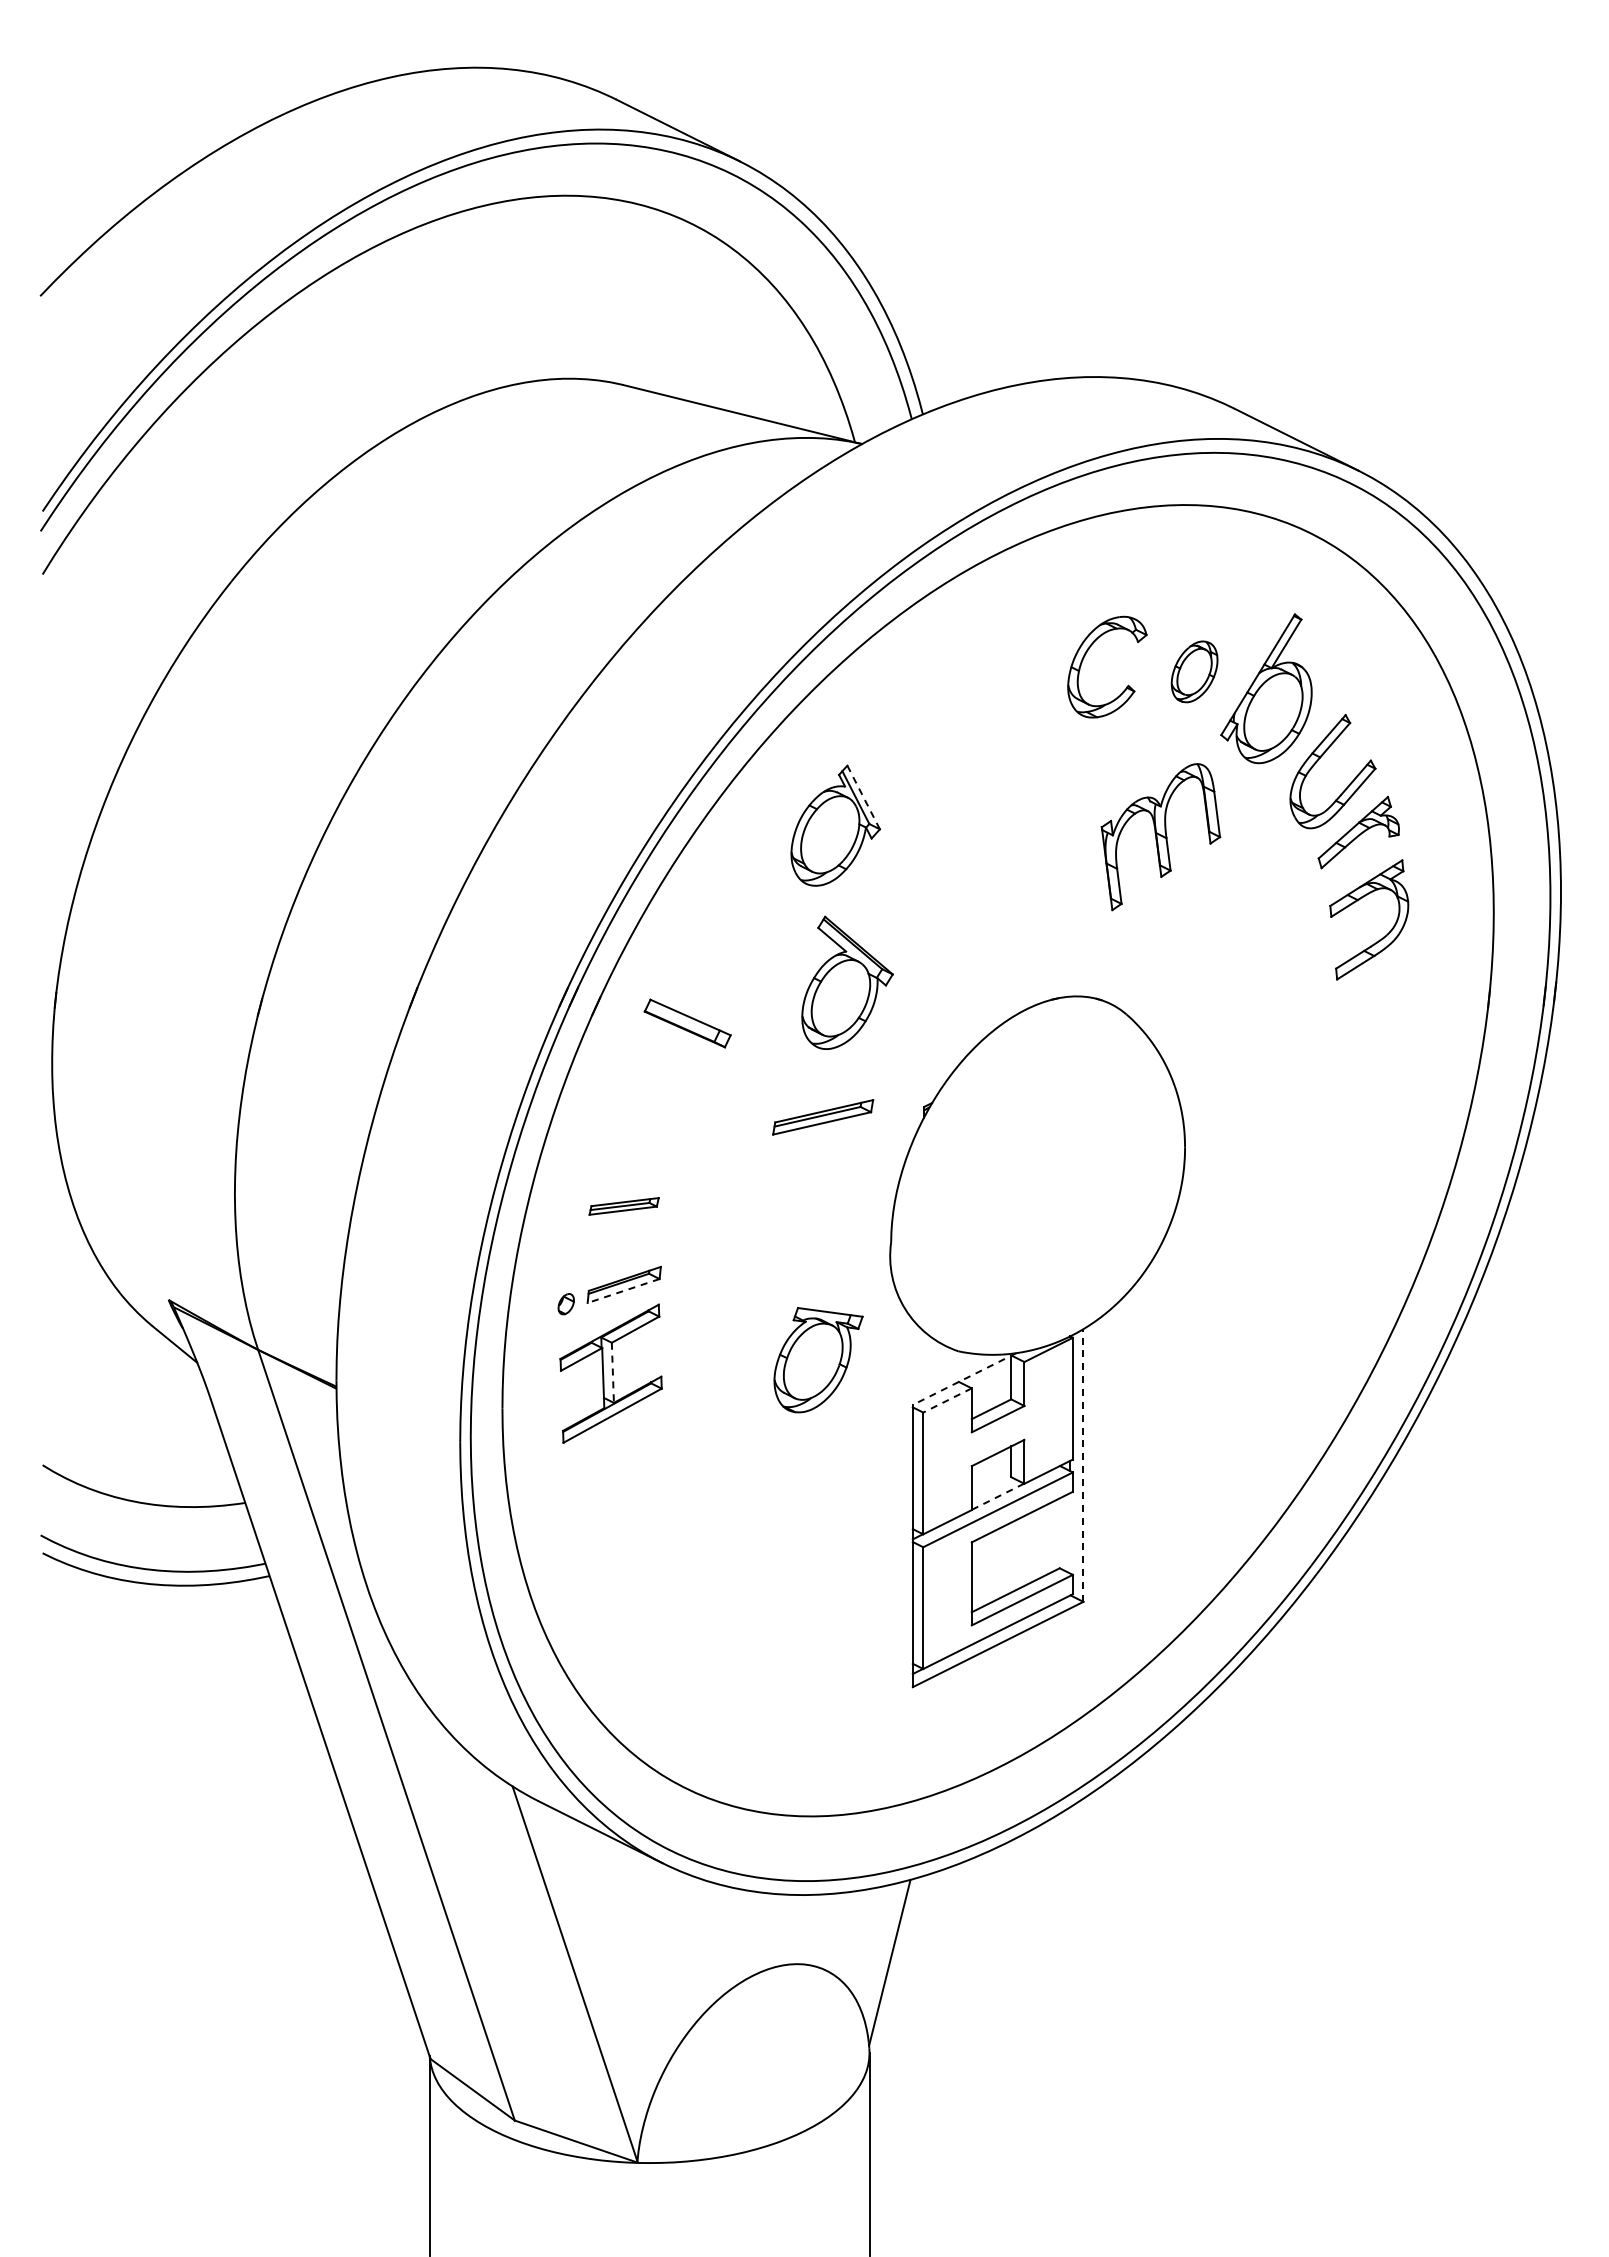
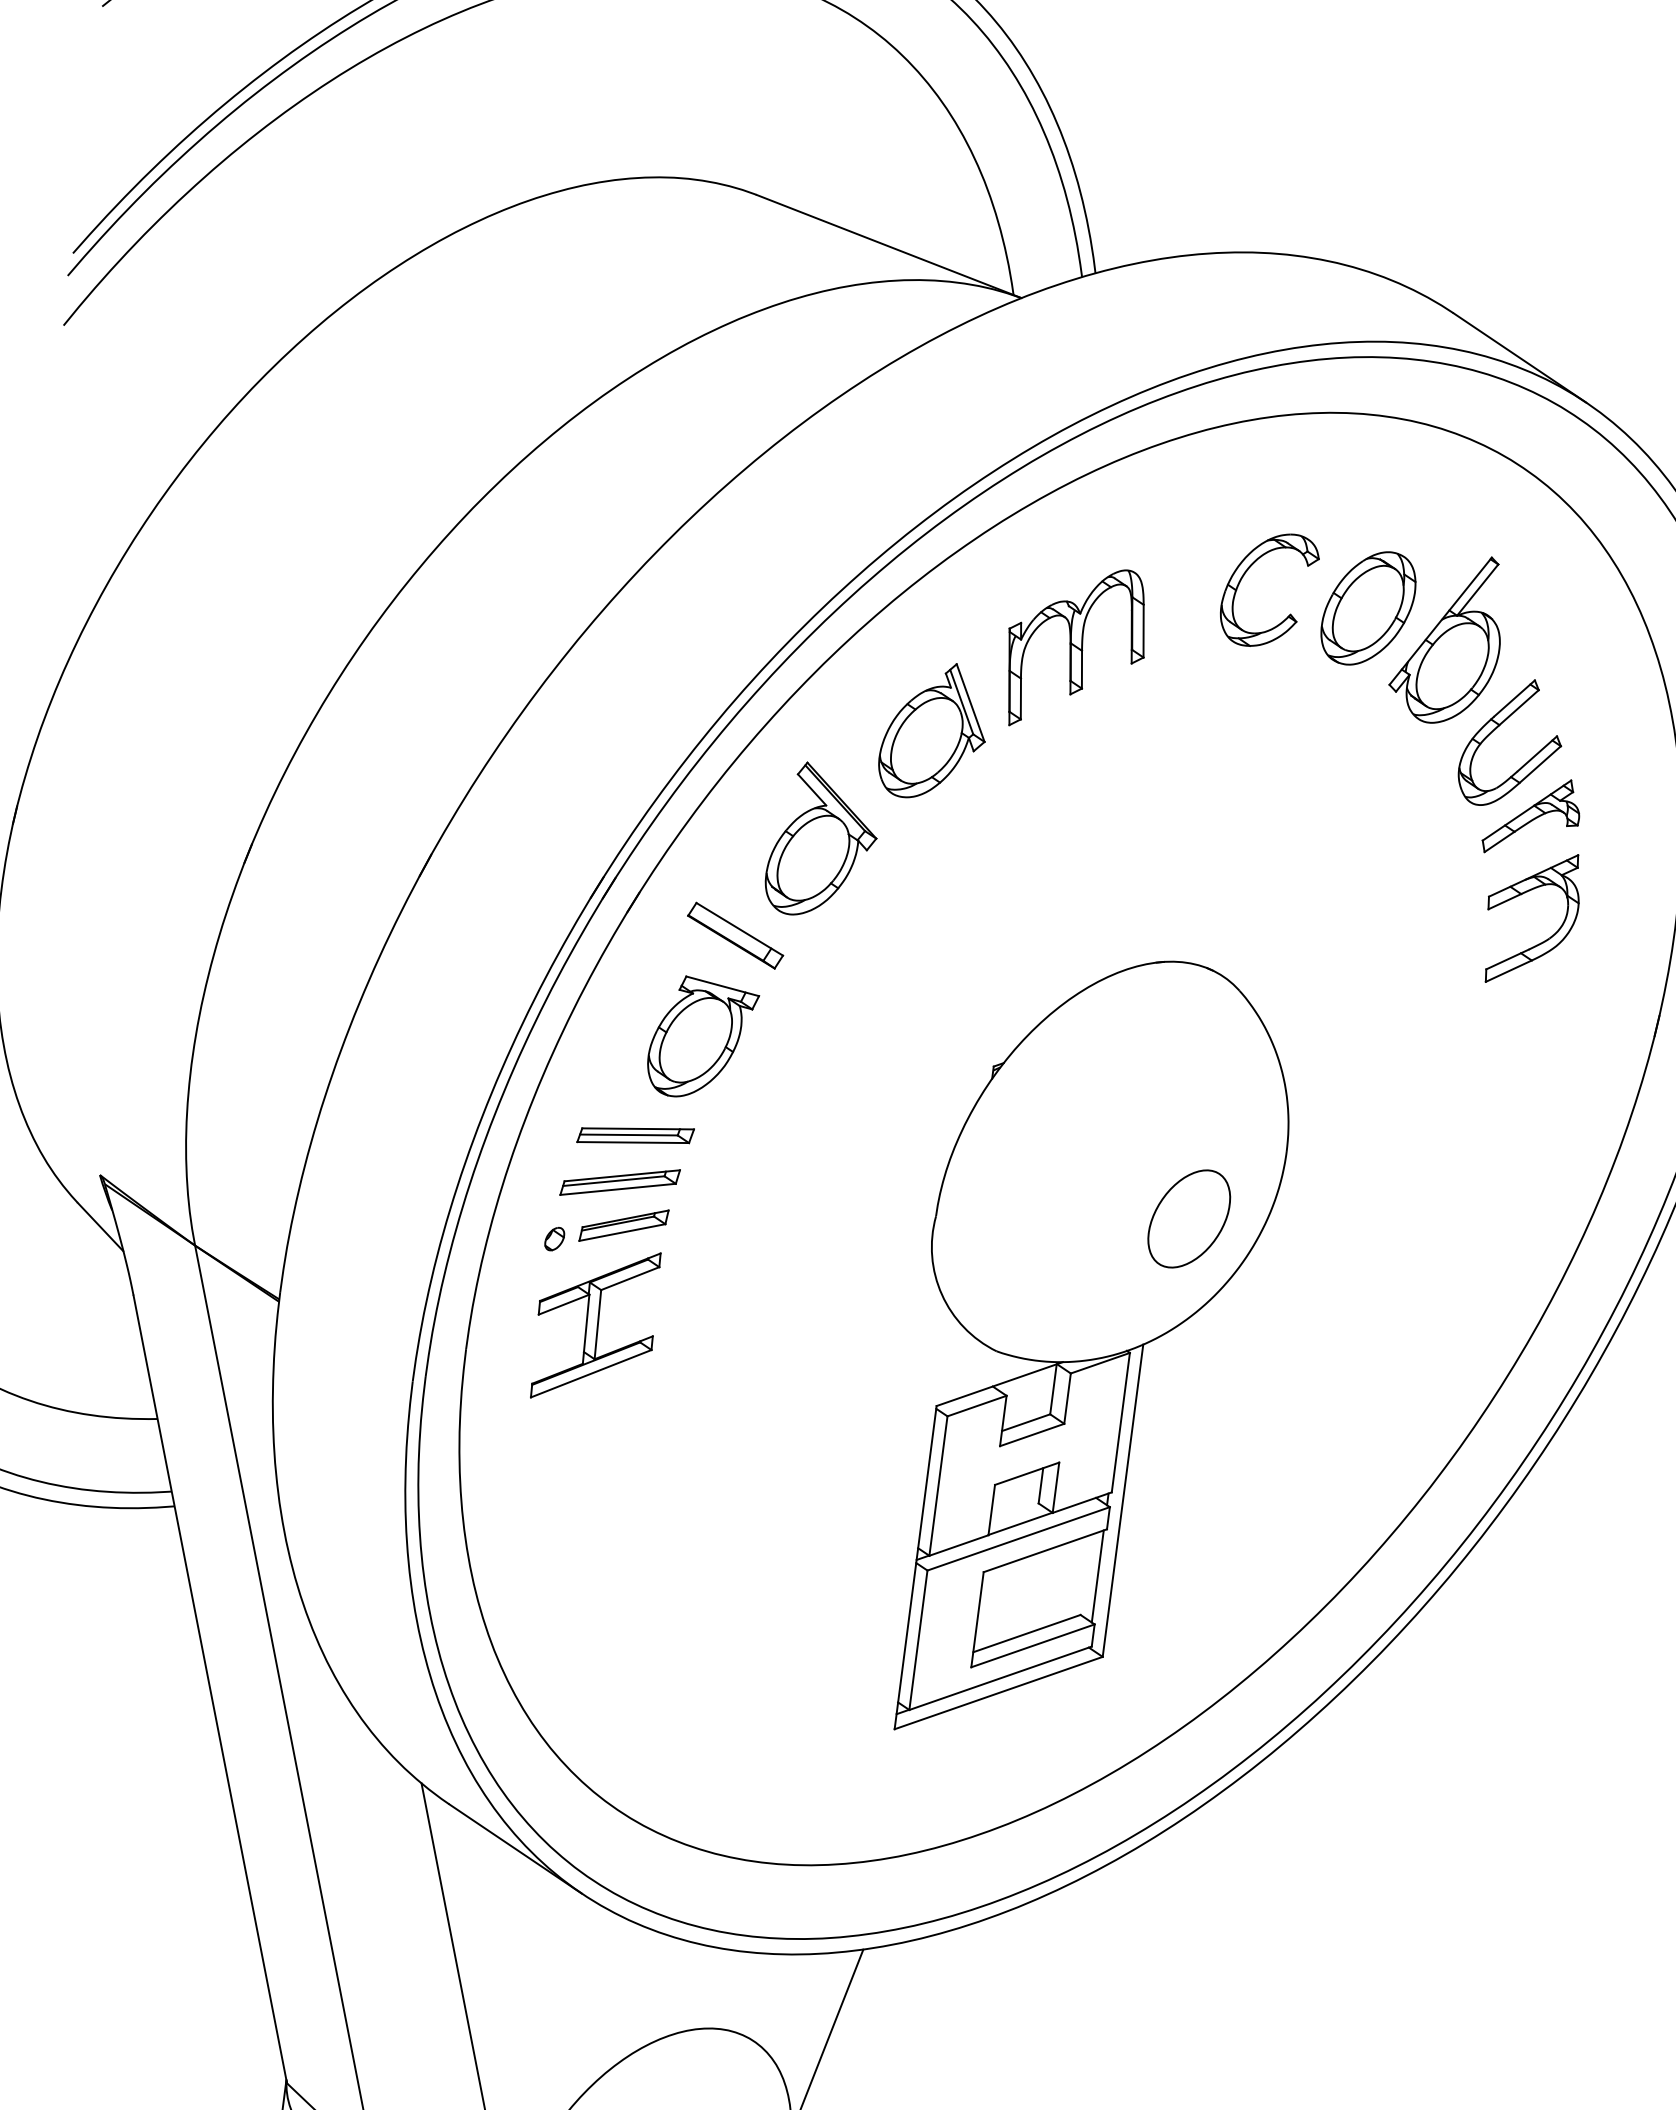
part: (1194, 671) -> (1368, 607), size x1.67
line: (863, 797) -> (970, 703), dashed -> solid
part: (1160, 837) -> (1075, 649), moved
part: (847, 982) -> (823, 841), moved
part: (823, 1117) -> (620, 1182), moved
part: (623, 1206) -> (634, 1135), size x1.43
part: (1108, 1215) -> (1188, 1218), added
line: (623, 1291) -> (622, 1233), dashed -> solid
part: (818, 1360) -> (702, 1039), moved
line: (612, 1373) -> (597, 1325), dashed -> solid
line: (964, 1379) -> (999, 1384), dashed -> solid
line: (947, 1400) -> (976, 1406), dashed -> solid
line: (1083, 1464) -> (1123, 1499), dashed -> solid
line: (997, 1497) -> (1019, 1524), dashed -> solid
line: (1070, 1533) -> (1098, 1576), added

